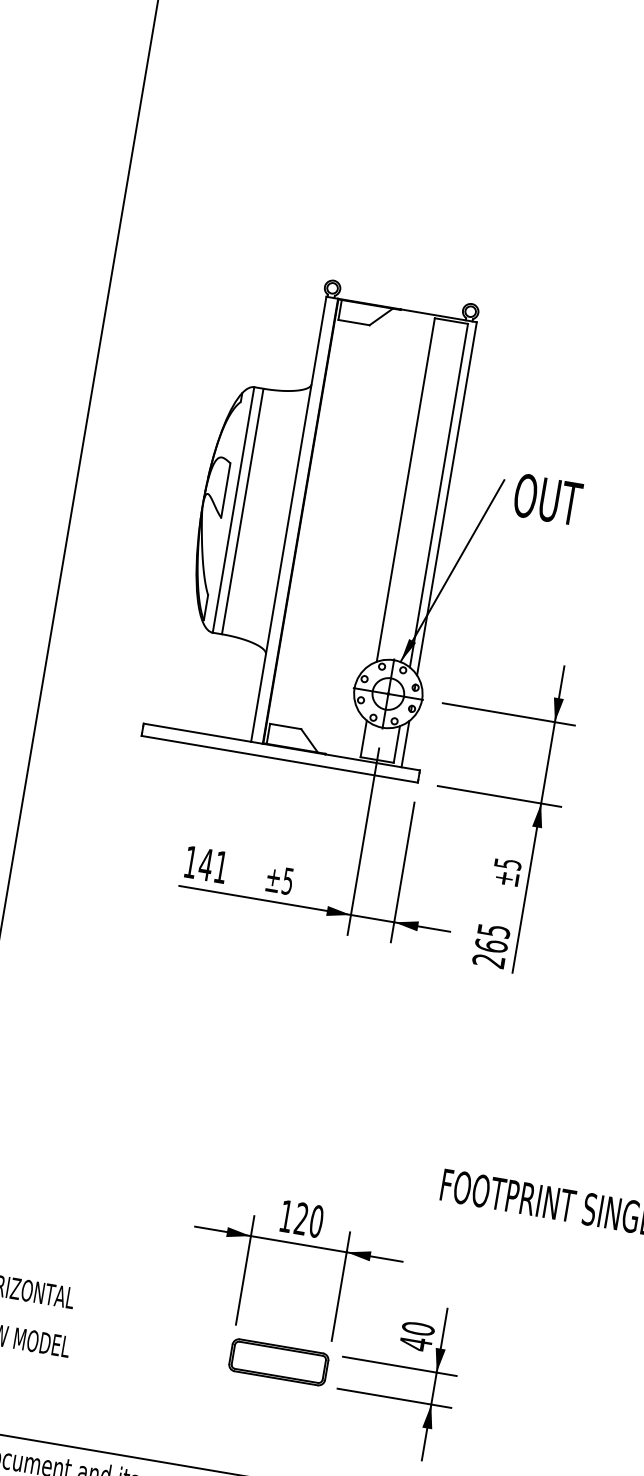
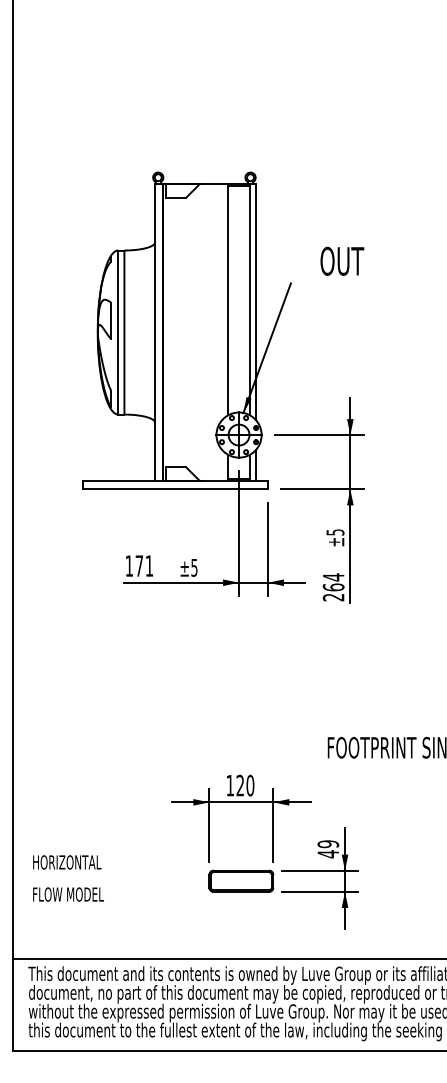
text: (548, 498) -> (342, 260), moved
text: (206, 863) -> (139, 565), 141 -> 171
text: (493, 931) -> (333, 577), 265 -> 264
text: (418, 1329) -> (328, 844), 40 -> 49

